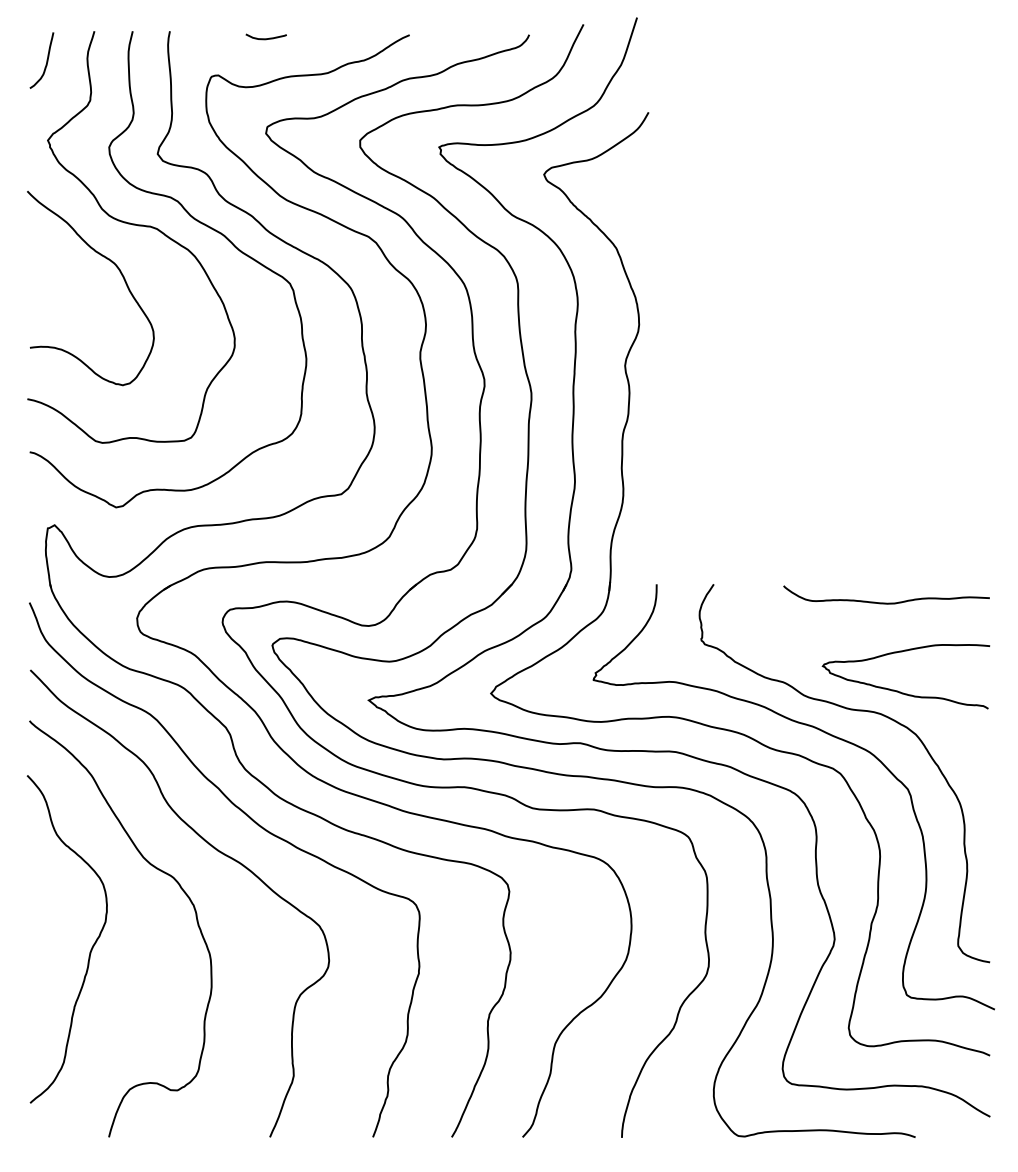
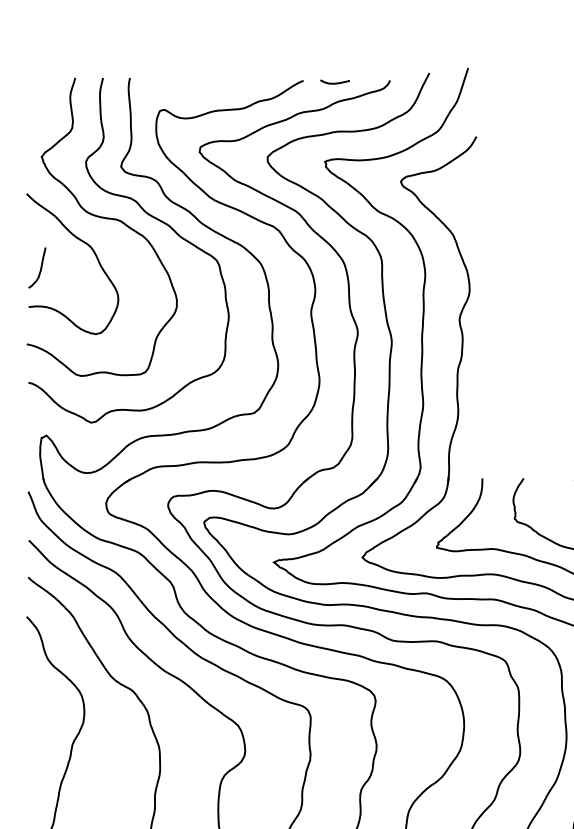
curve: (265, 38) -> (334, 83), moved
curve: (46, 60) -> (40, 267), moved

